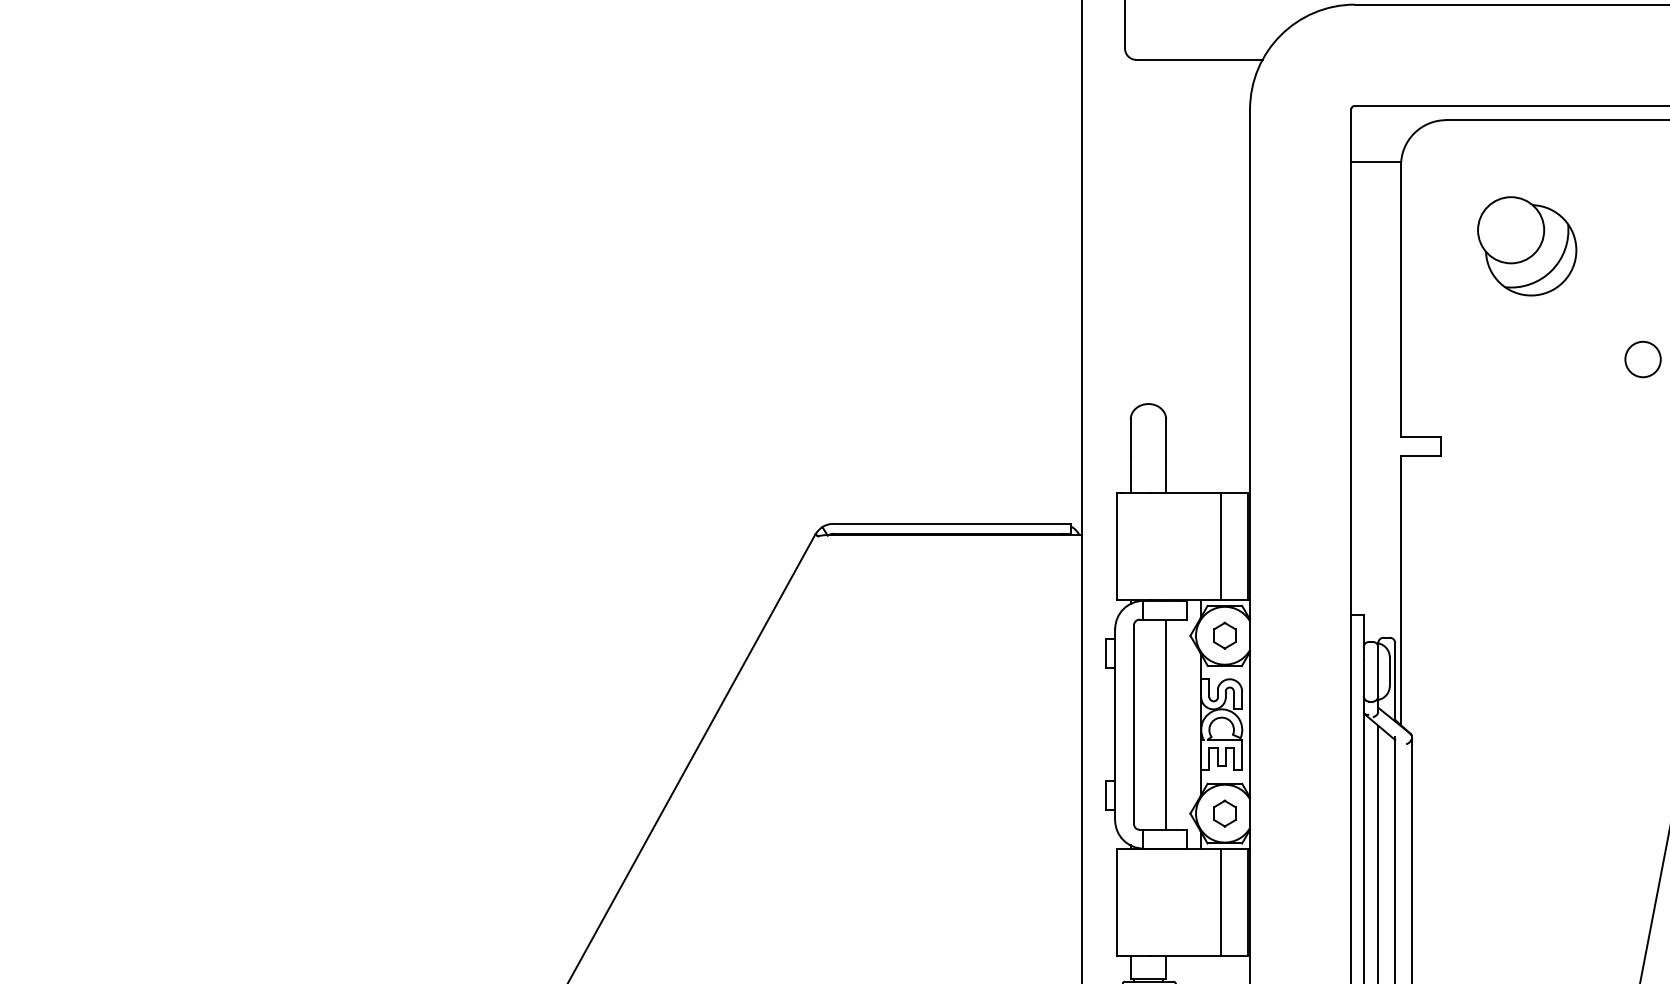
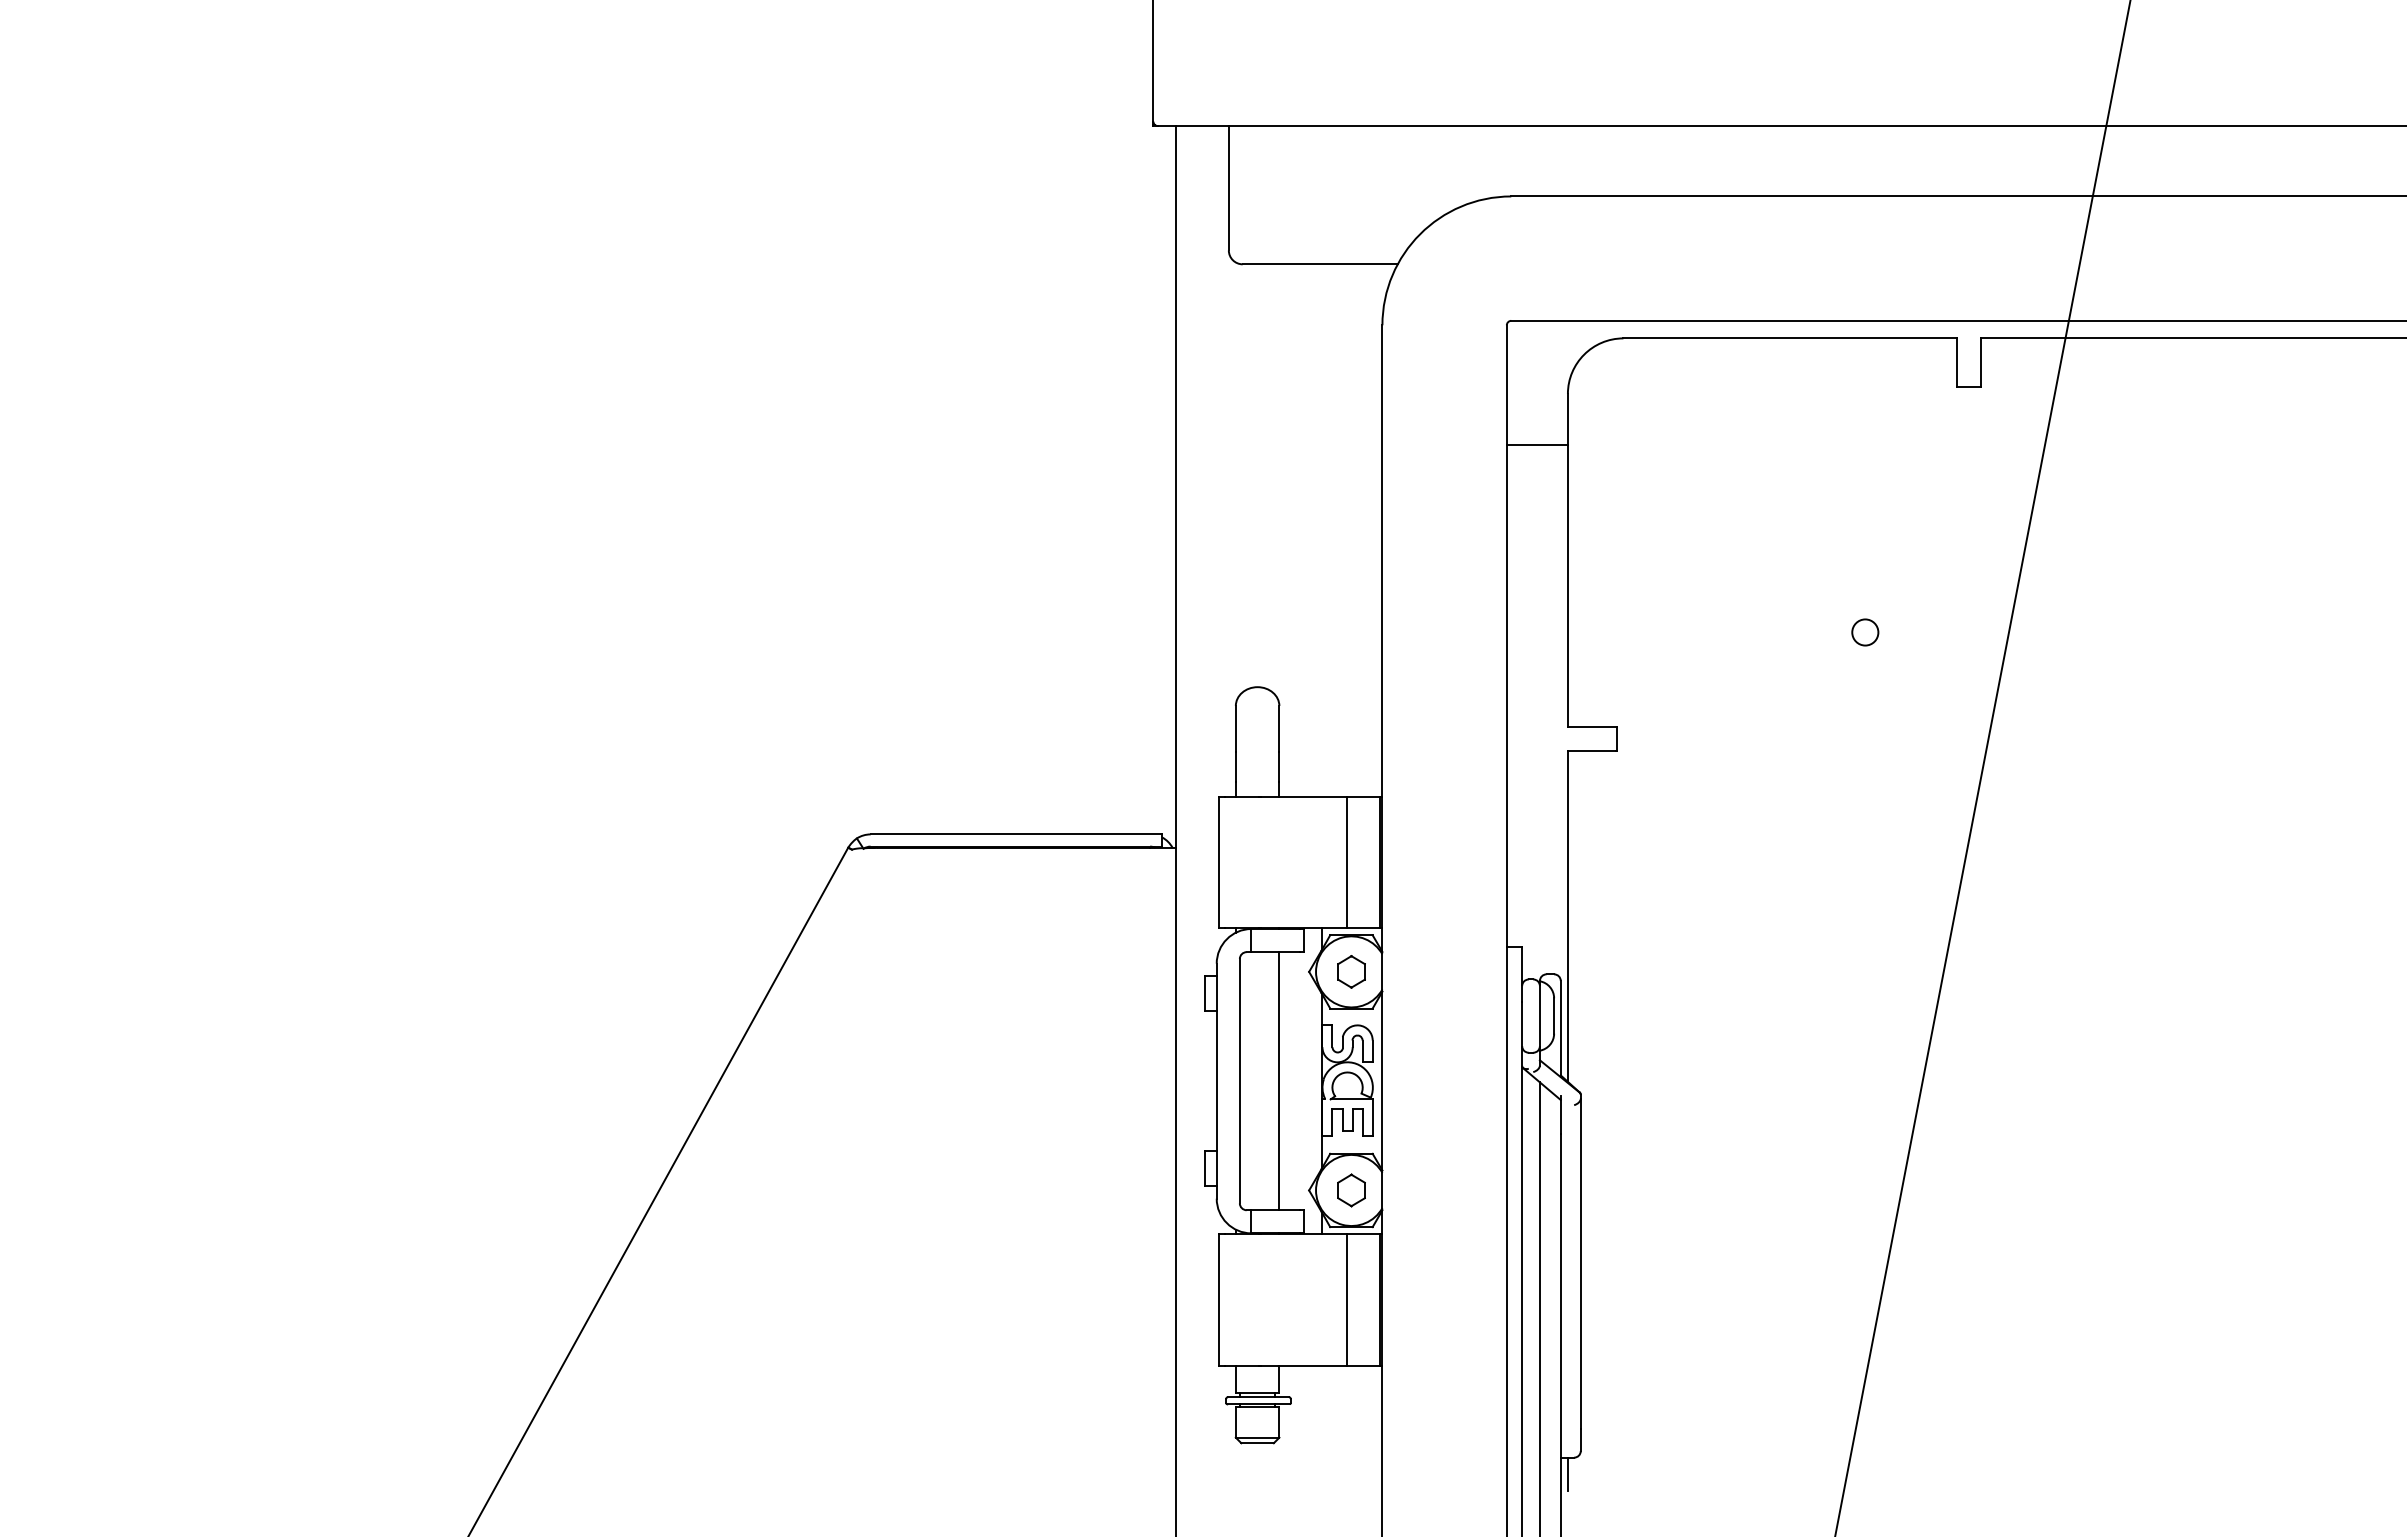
line: (1376, 162) -> (1537, 445), moved
part: (1526, 246) -> (1722, 493), removed
circle: (1643, 359) -> (1865, 632), size x0.6

